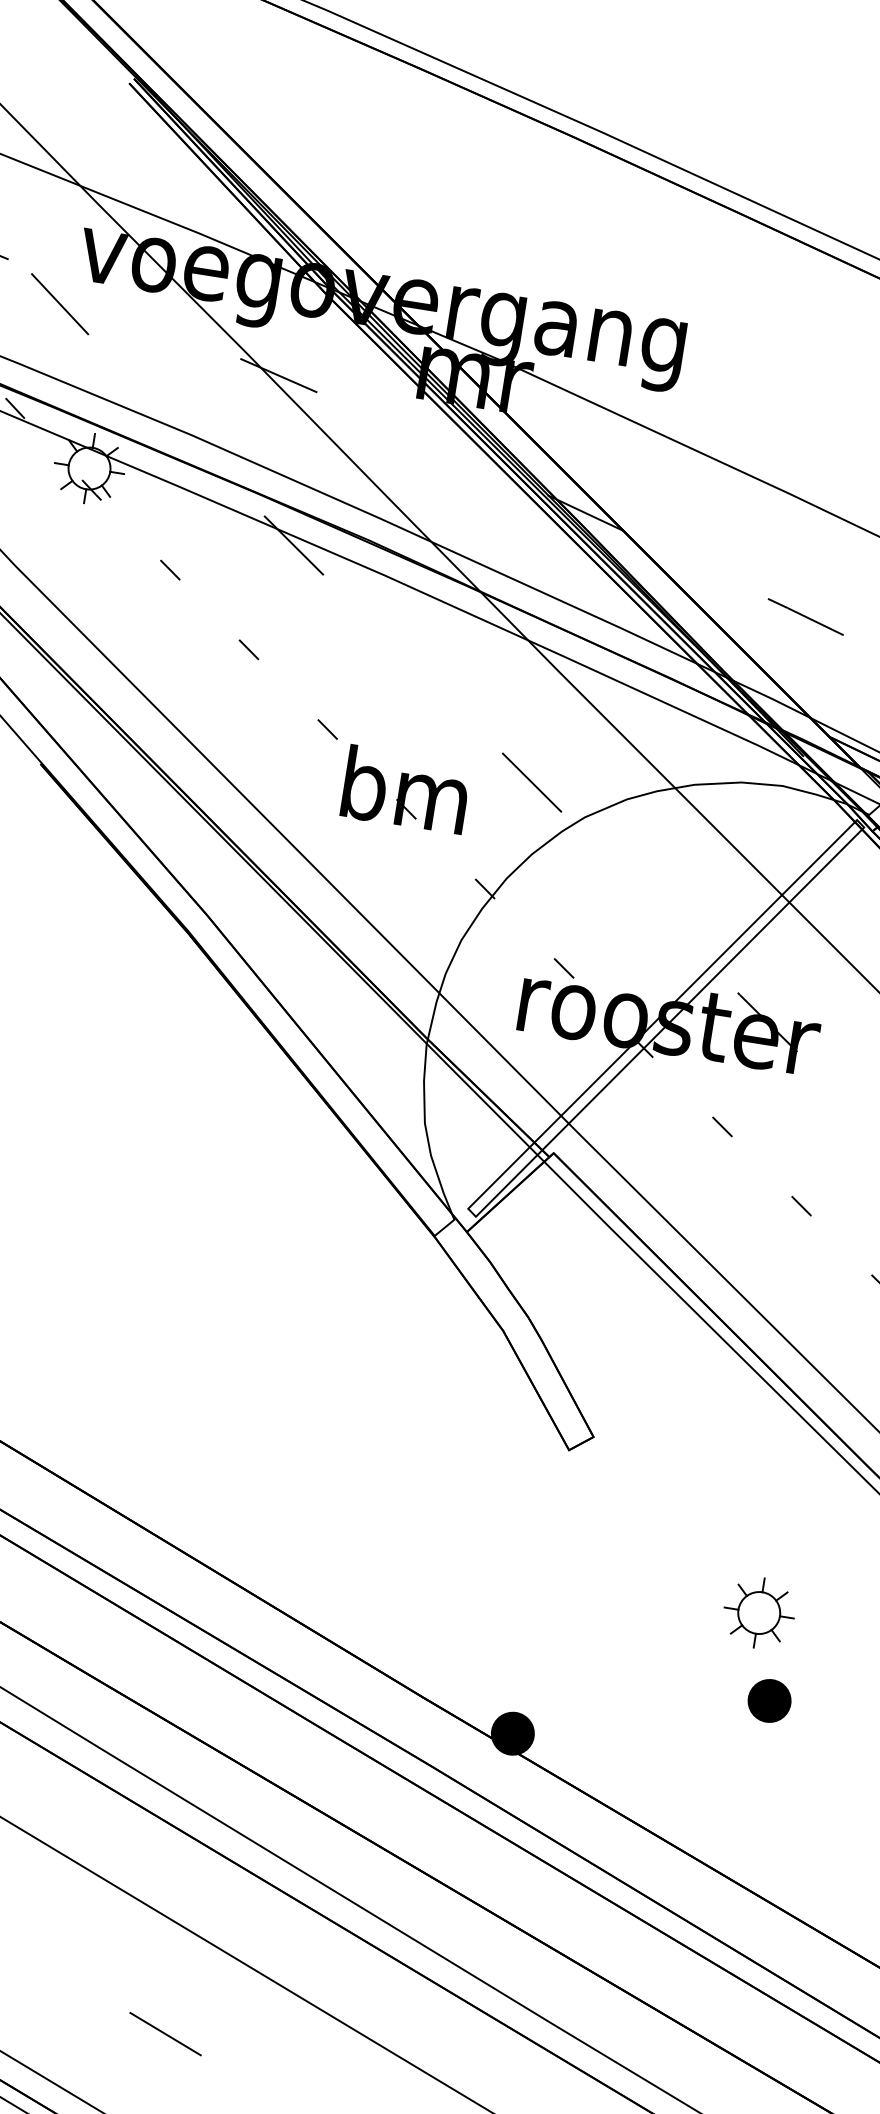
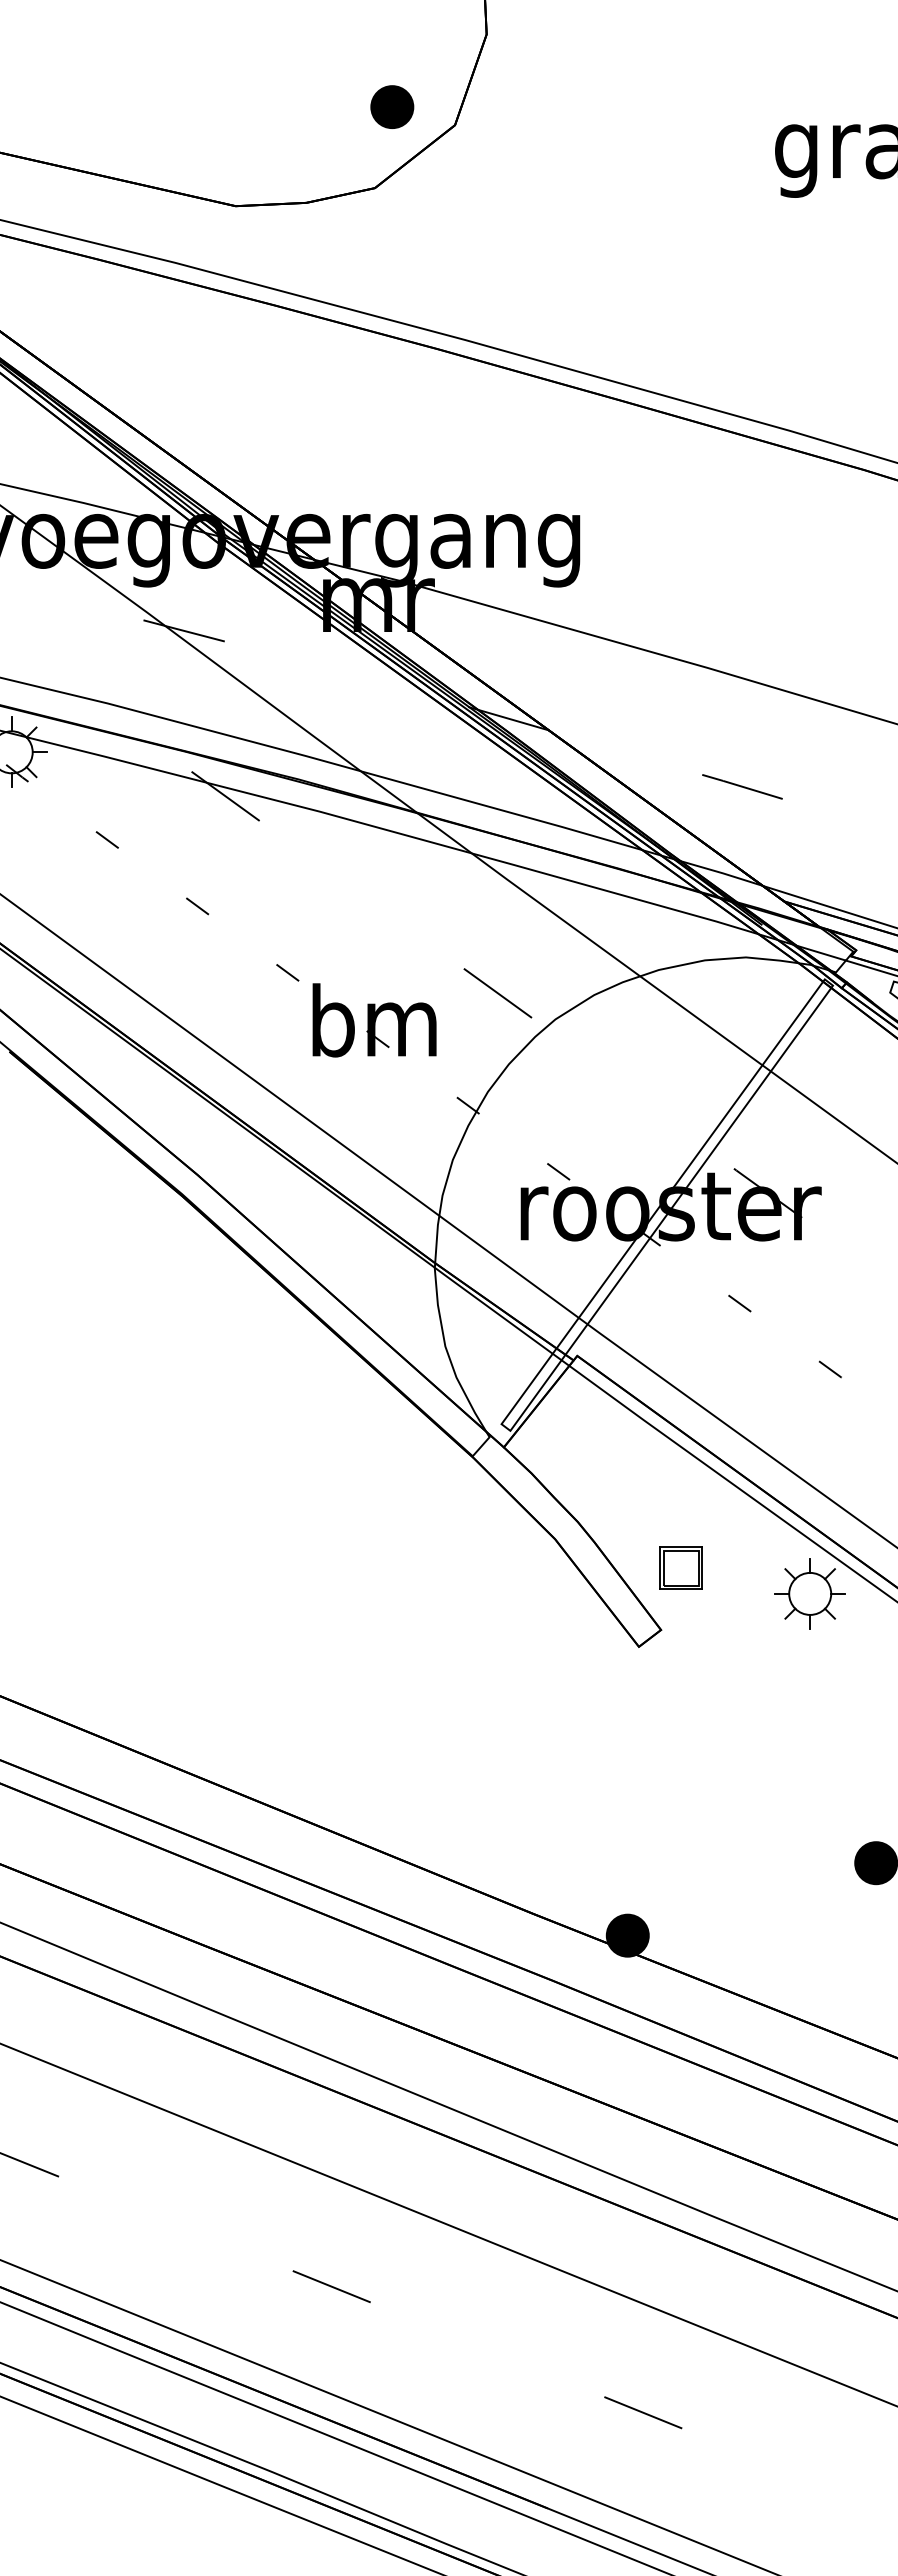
part: (622, 1378) -> (680, 1567), added
part: (758, 1612) -> (809, 1593), moved

